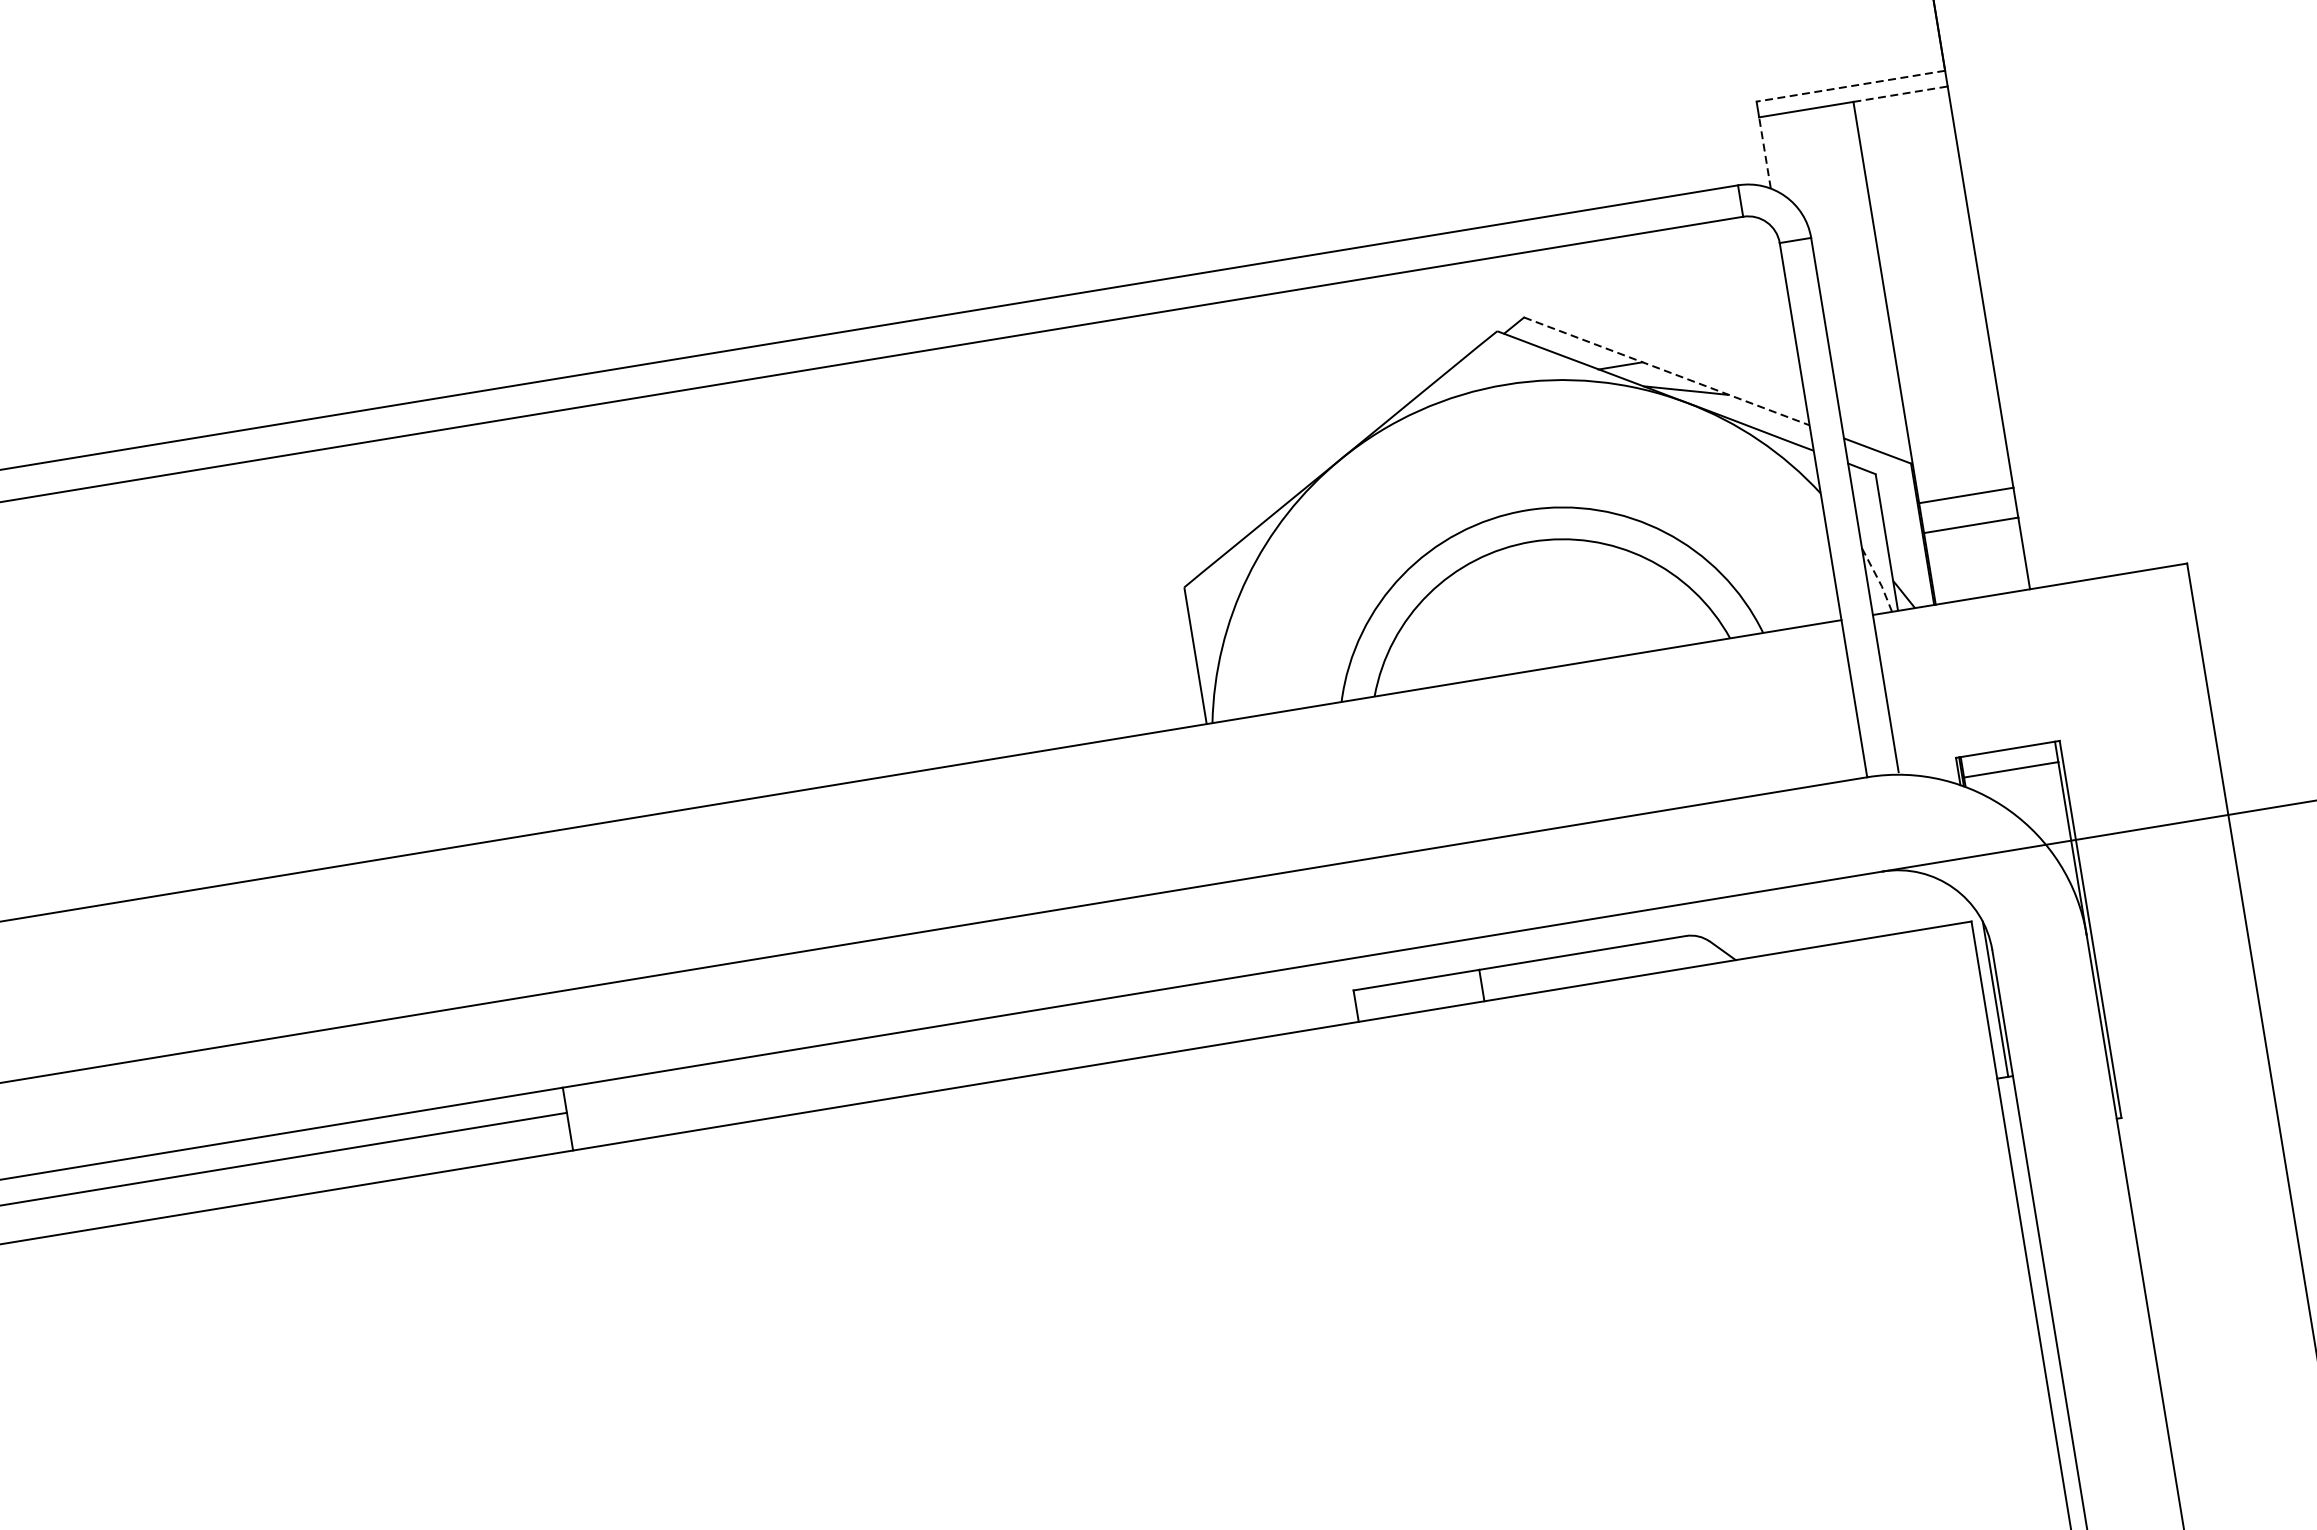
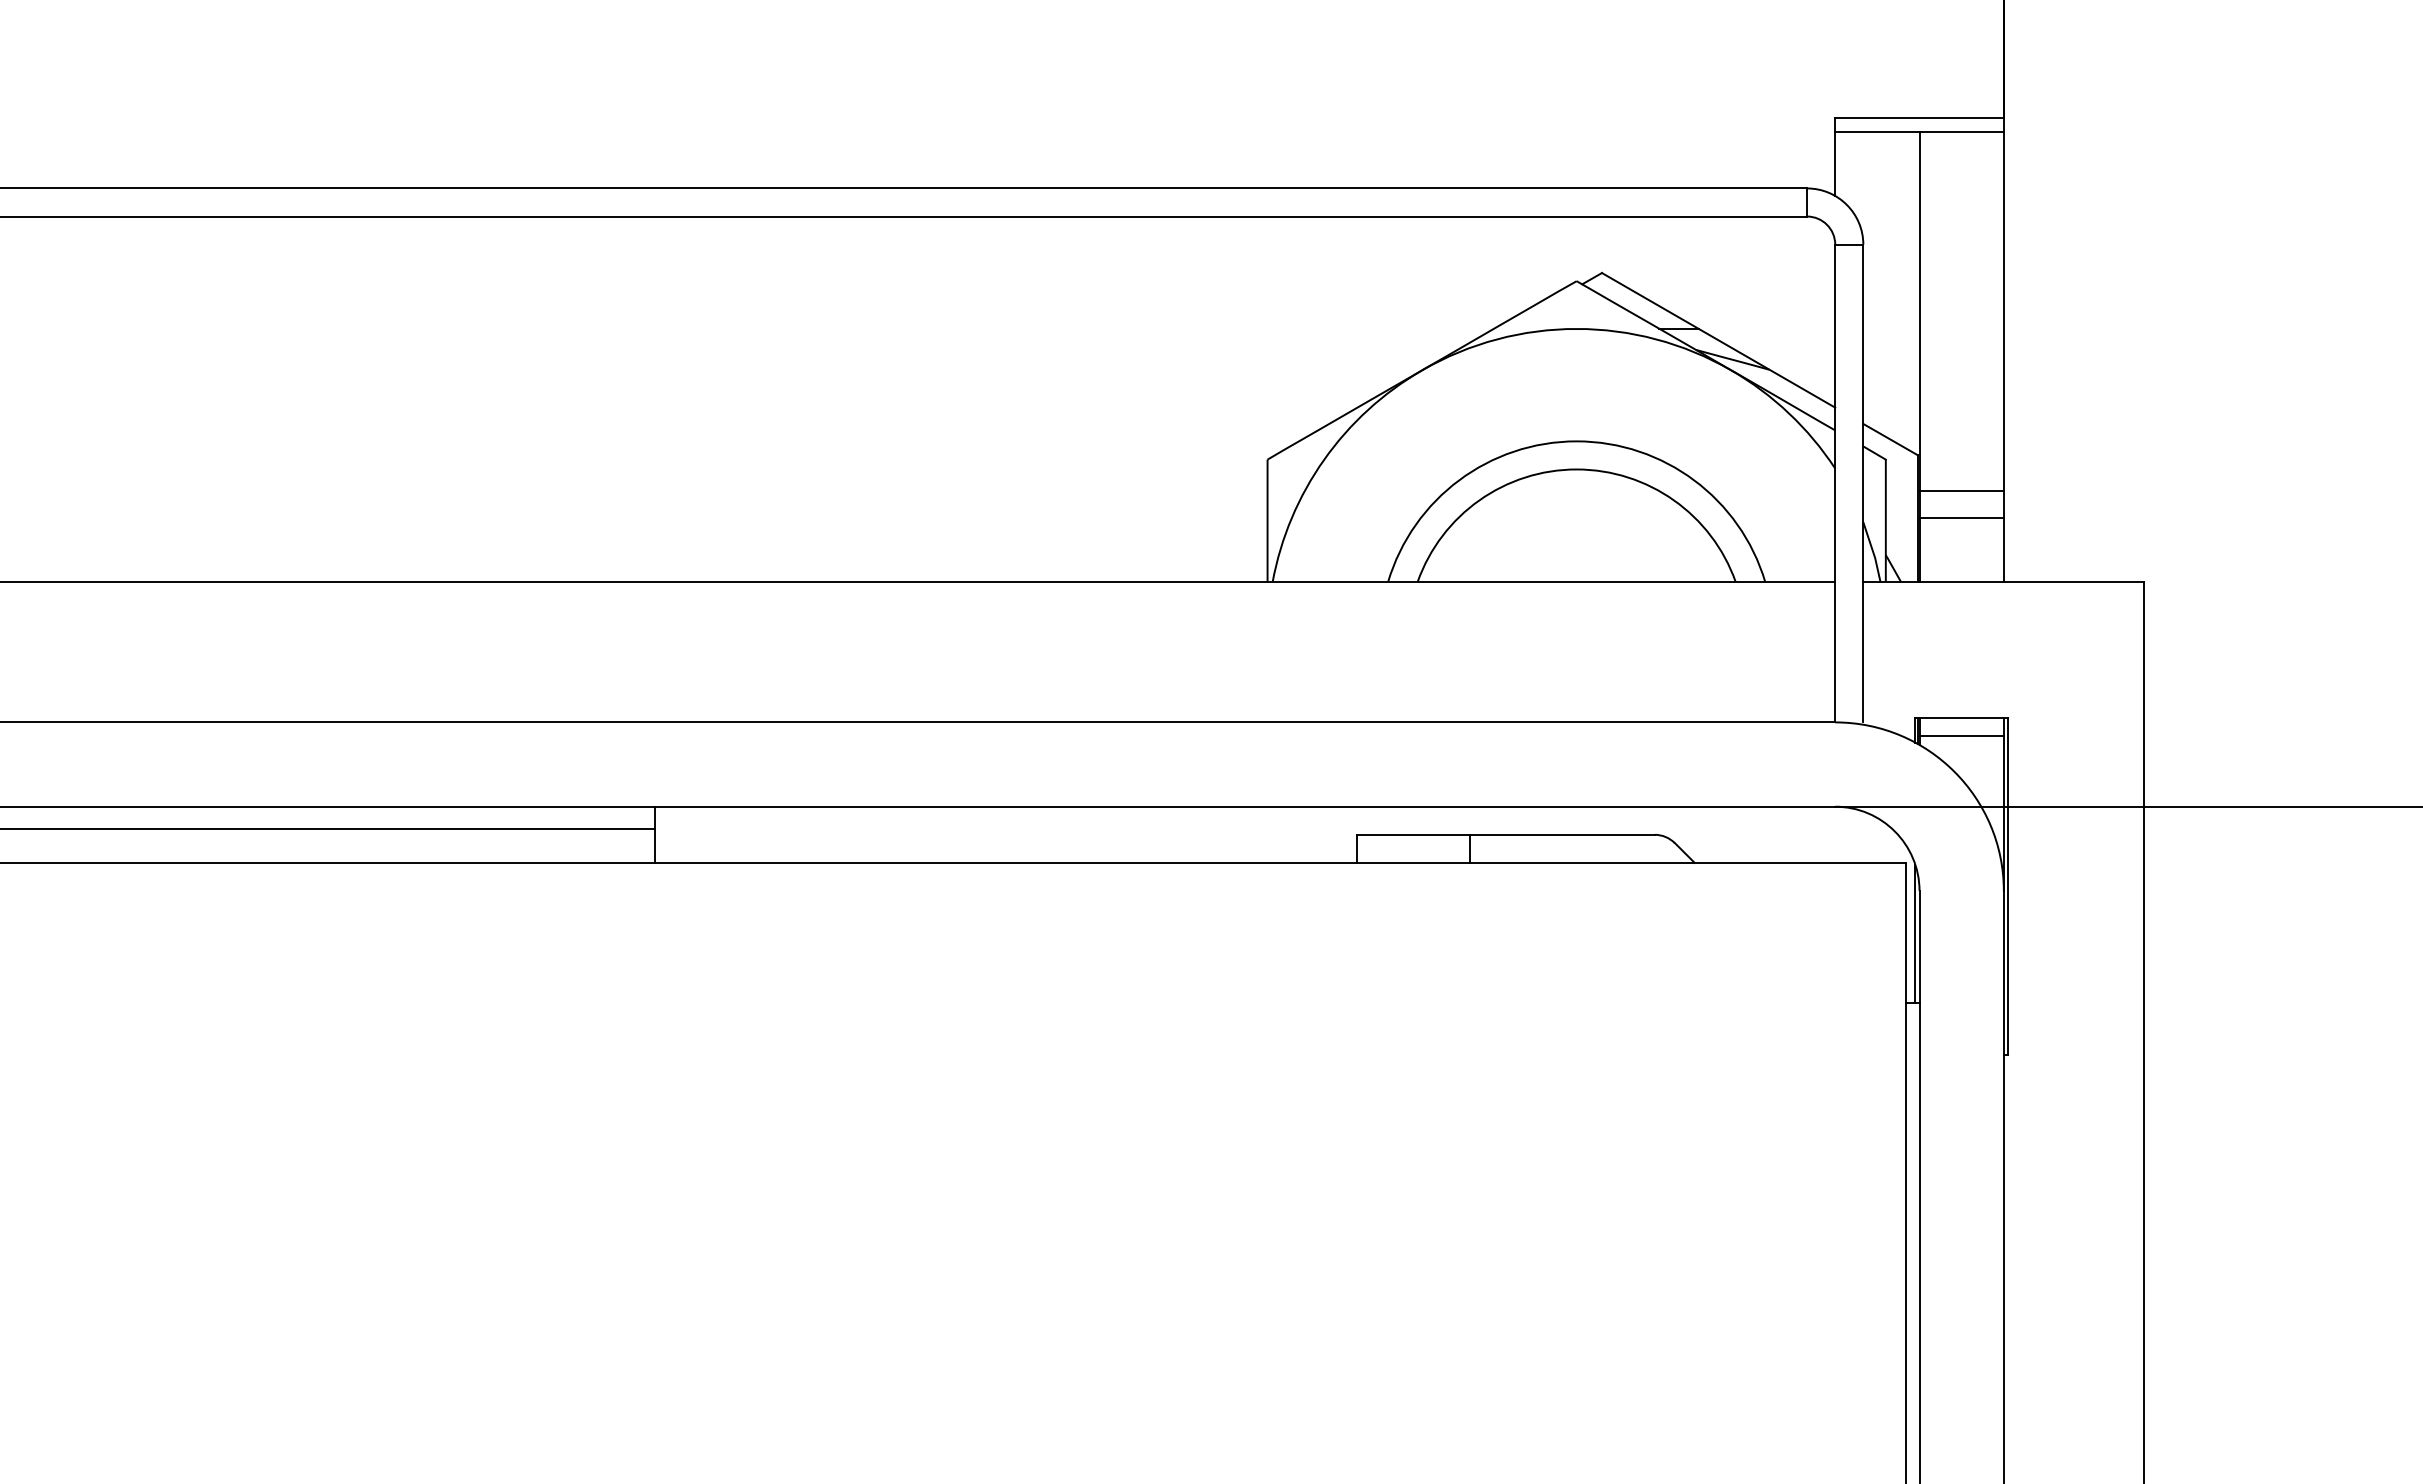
line: (1850, 86) -> (1919, 118), dashed -> solid
line: (1901, 94) -> (1962, 132), dashed -> solid
line: (1765, 153) -> (1835, 164), dashed -> solid
line: (1666, 371) -> (1718, 340), dashed -> solid
line: (1878, 580) -> (1873, 552), dashed -> solid

